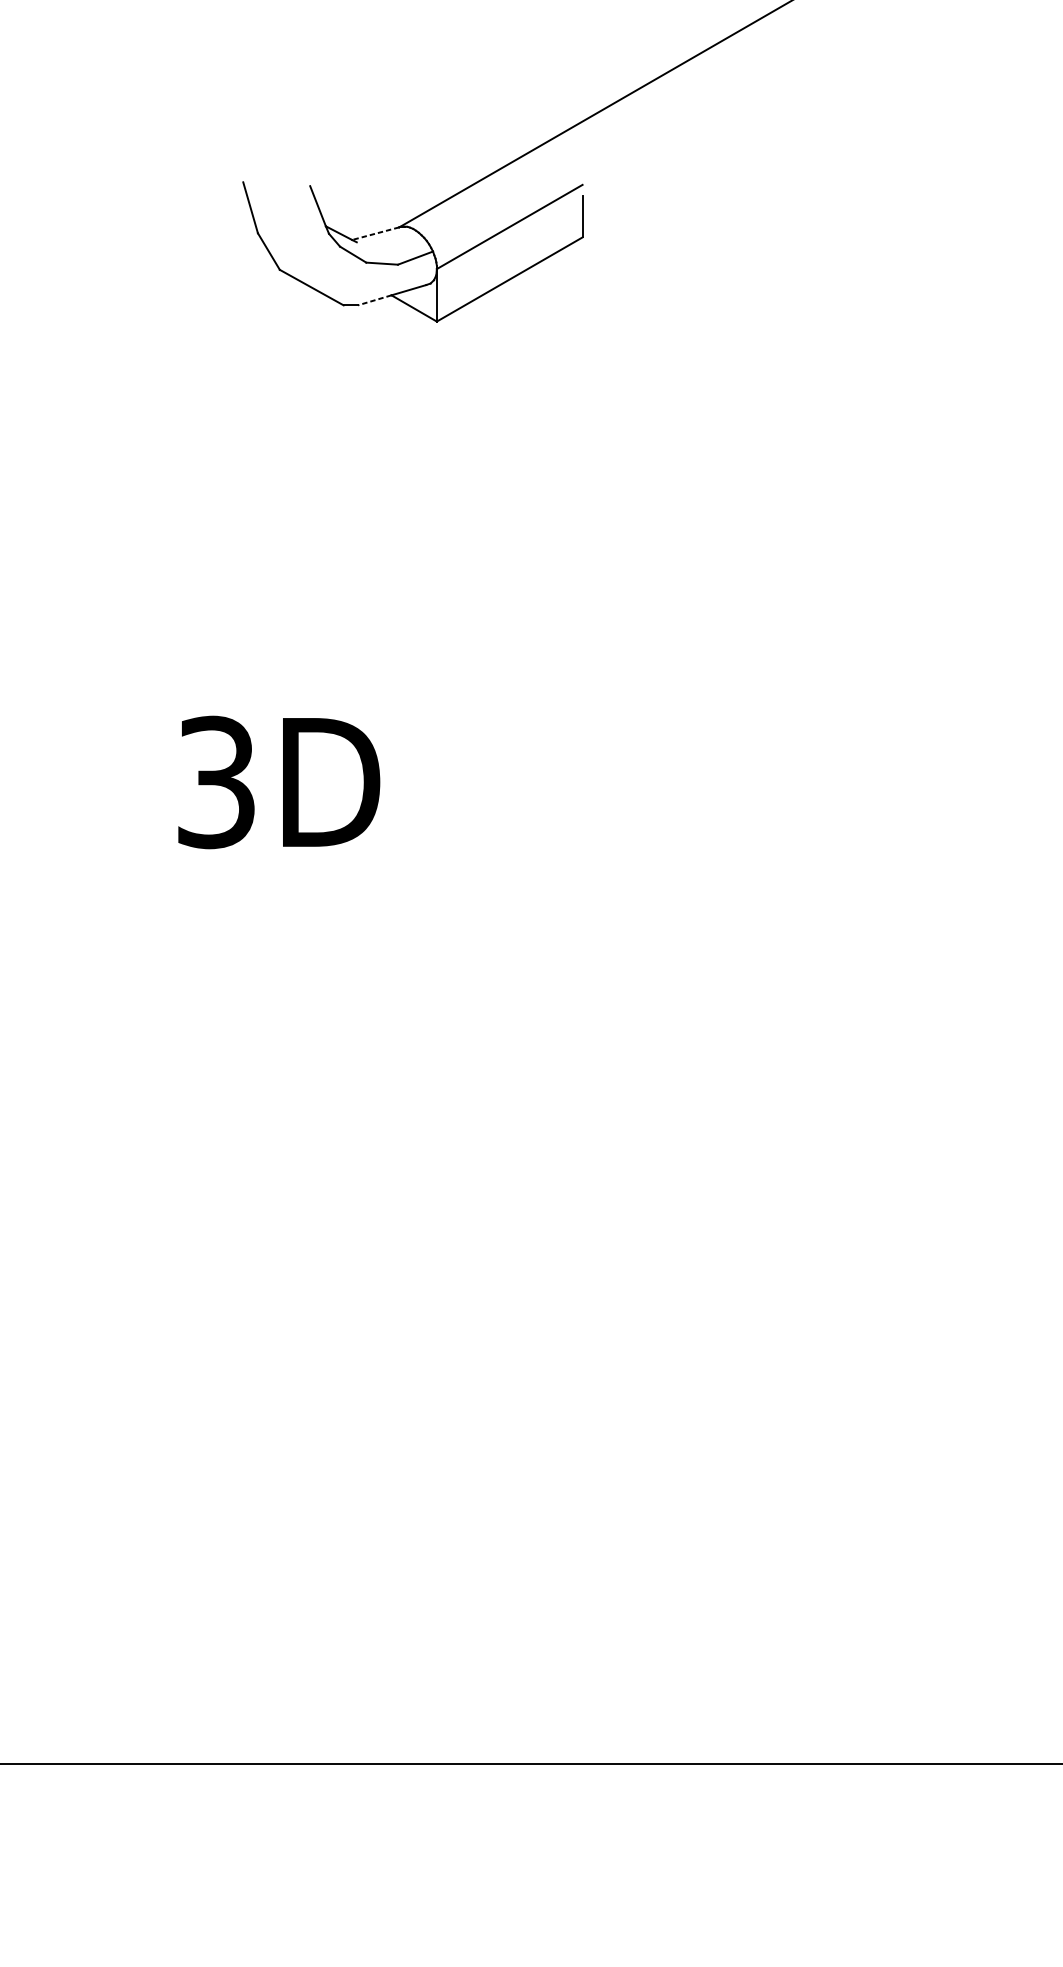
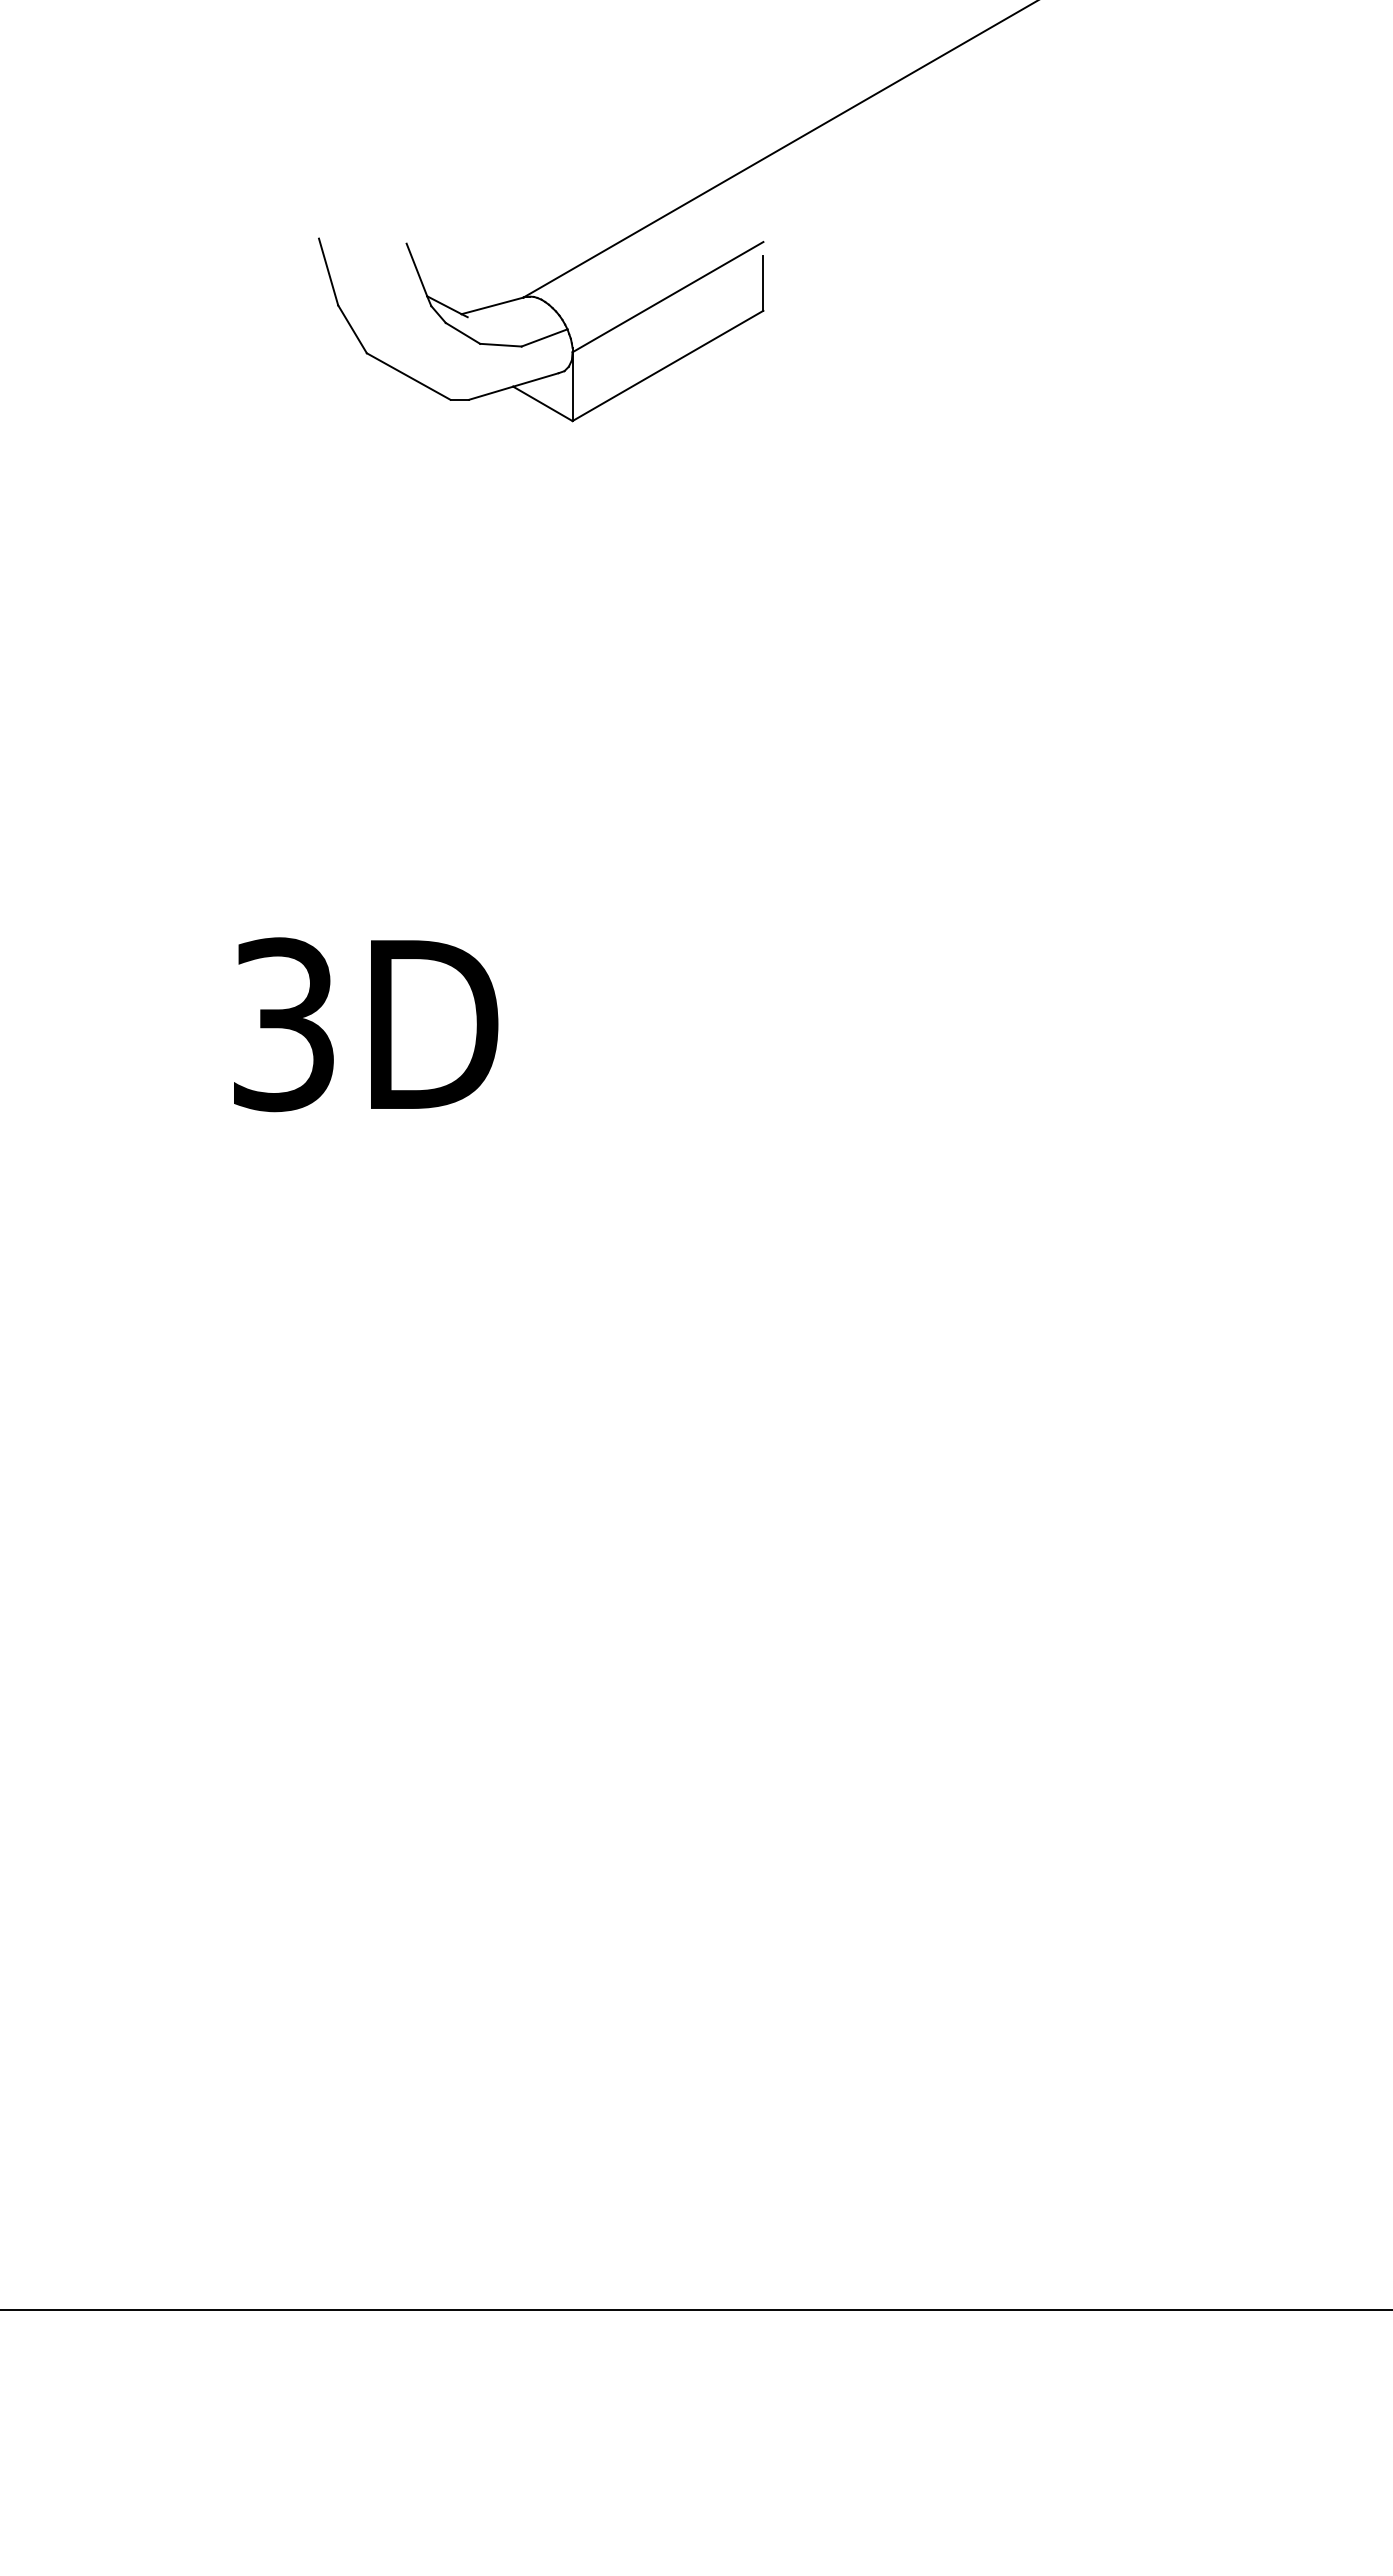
line: (375, 233) -> (492, 305), dashed -> solid
line: (374, 300) -> (490, 393), dashed -> solid

